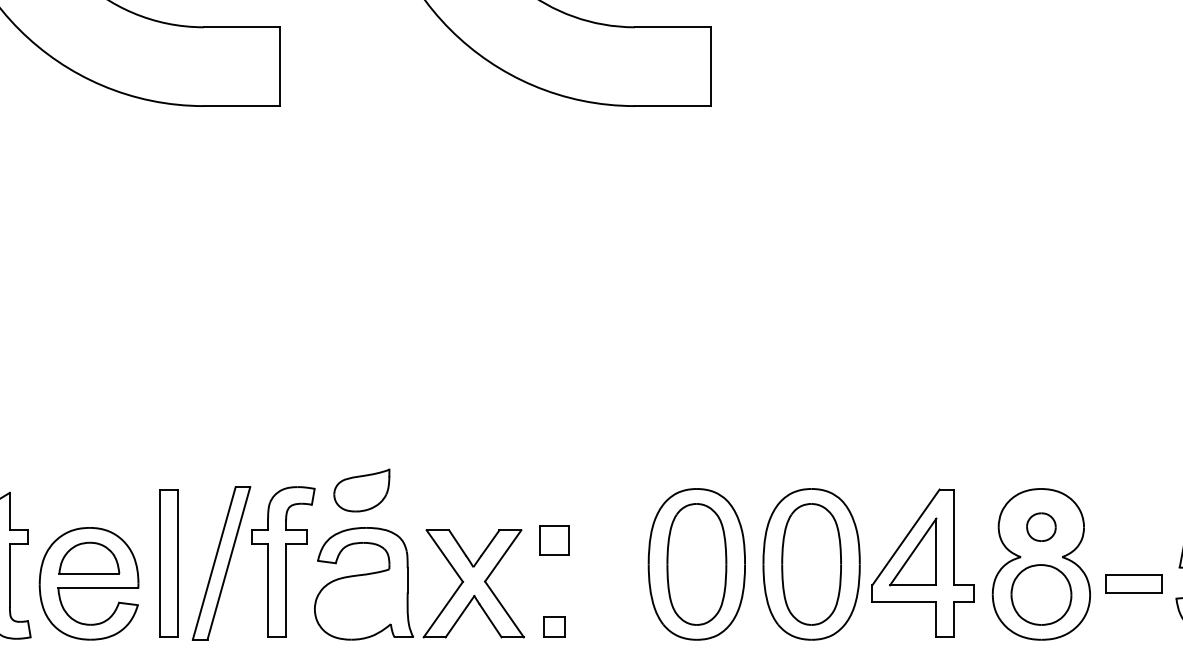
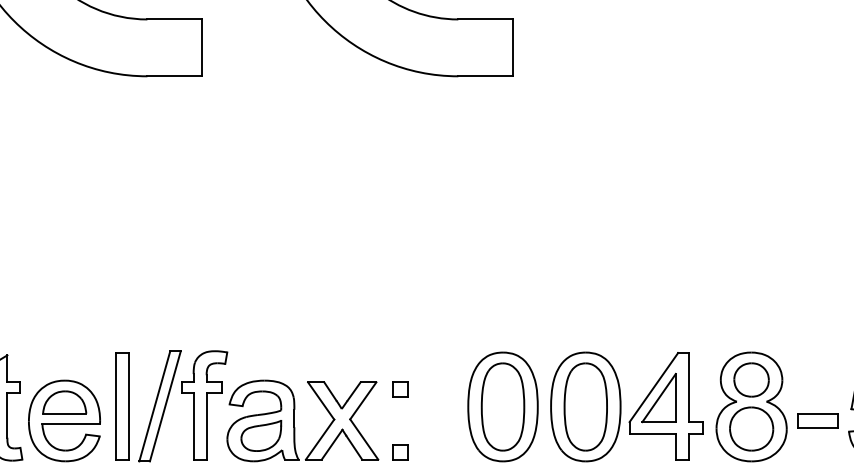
part: (361, 490) -> (261, 435), moved
part: (1041, 527) -> (751, 380), size x1.67
part: (554, 540) -> (400, 389), size x0.71

